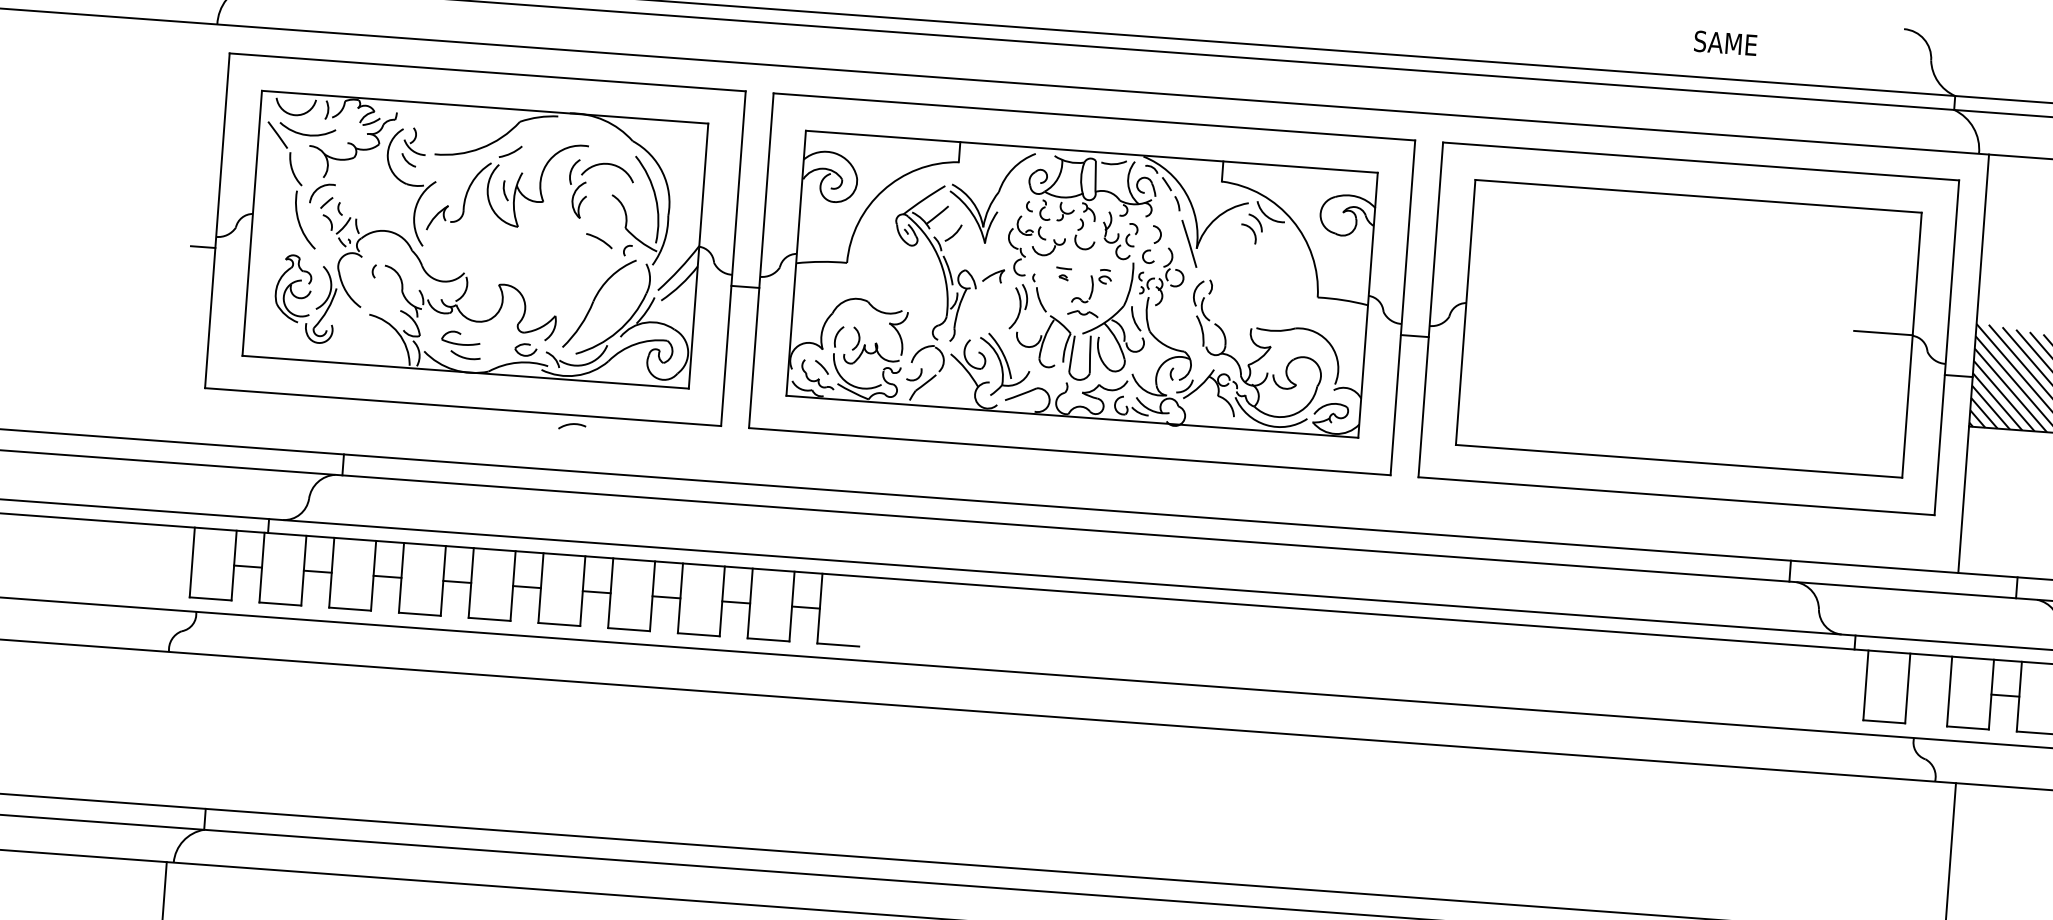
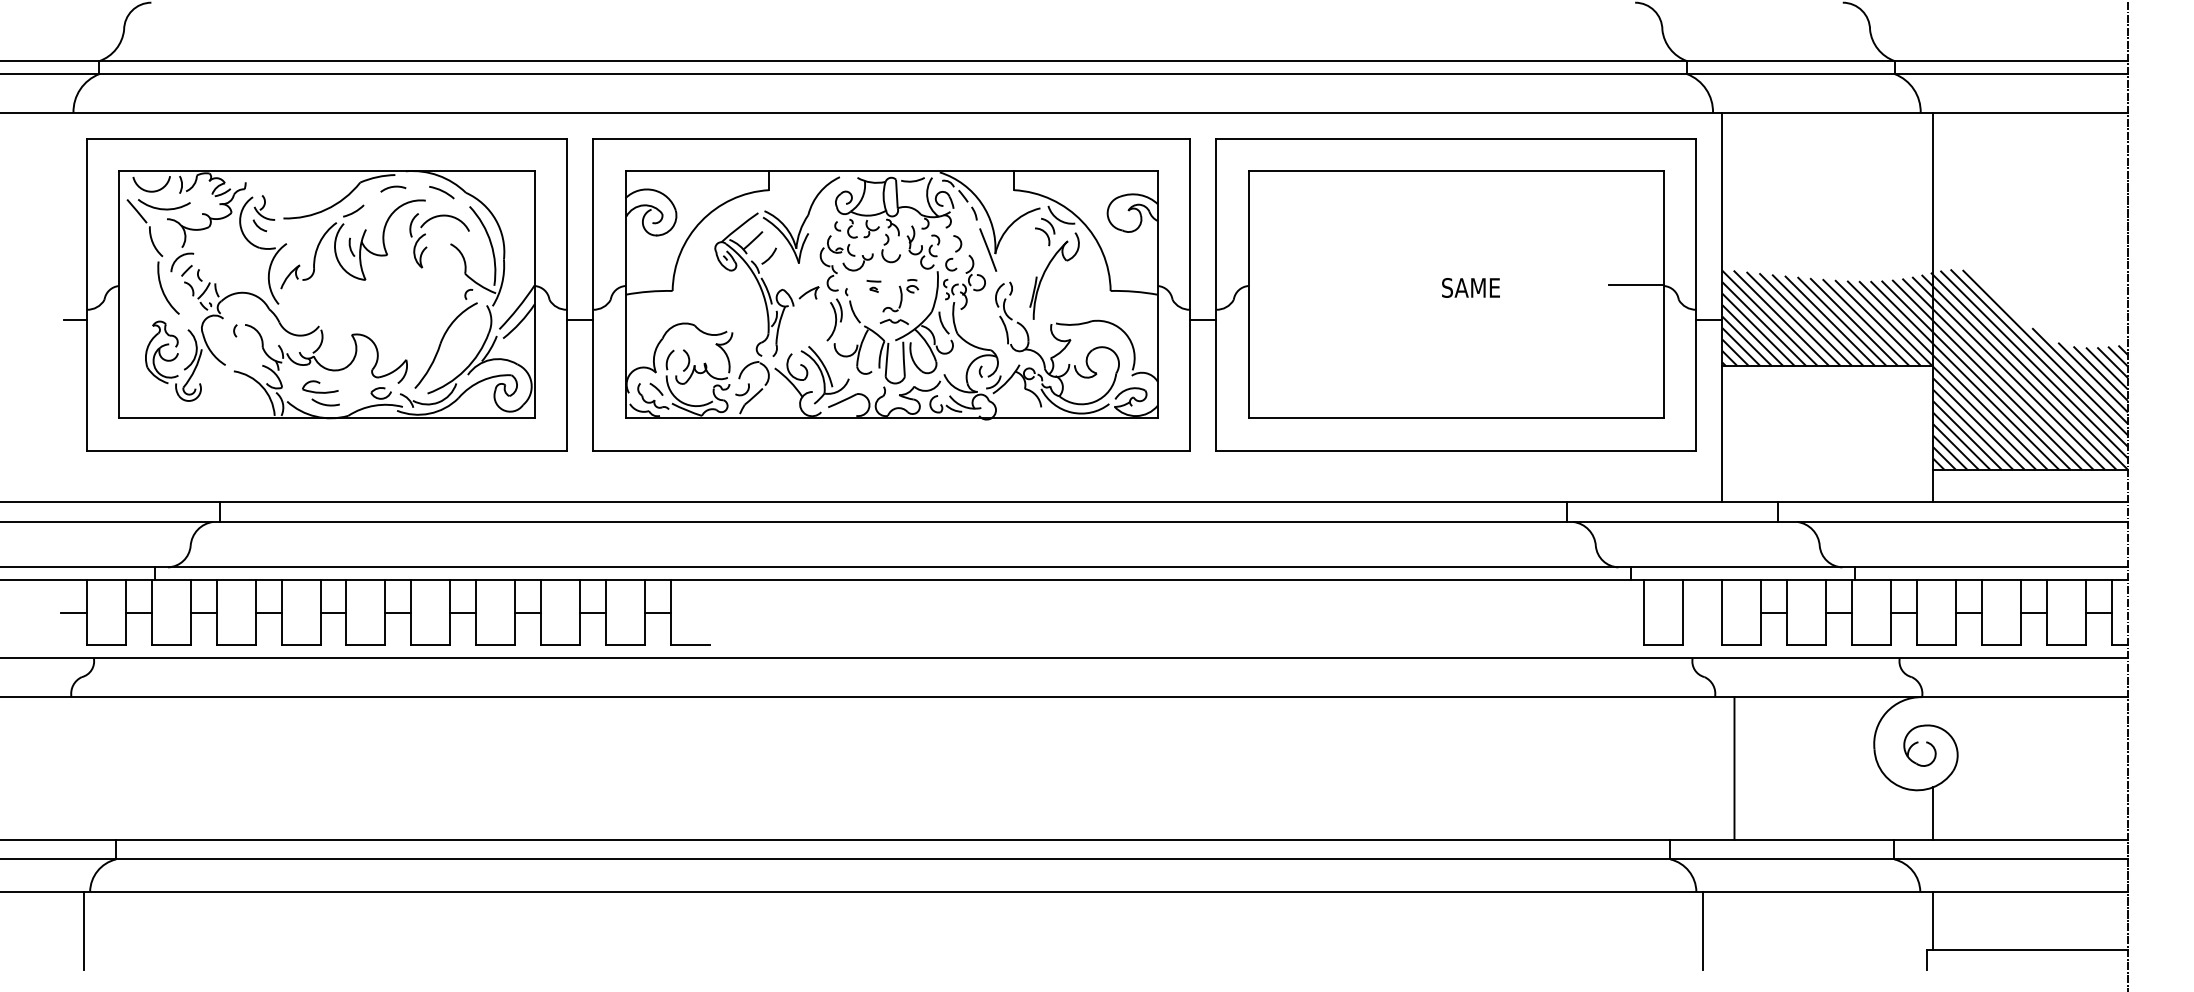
text: (1725, 42) -> (1470, 287), moved
arc: (599, 239) -> (441, 191), moved
part: (1251, 269) -> (1047, 269), added
arc: (572, 424) -> (393, 187), moved
line: (177, 561) -> (73, 612), added

